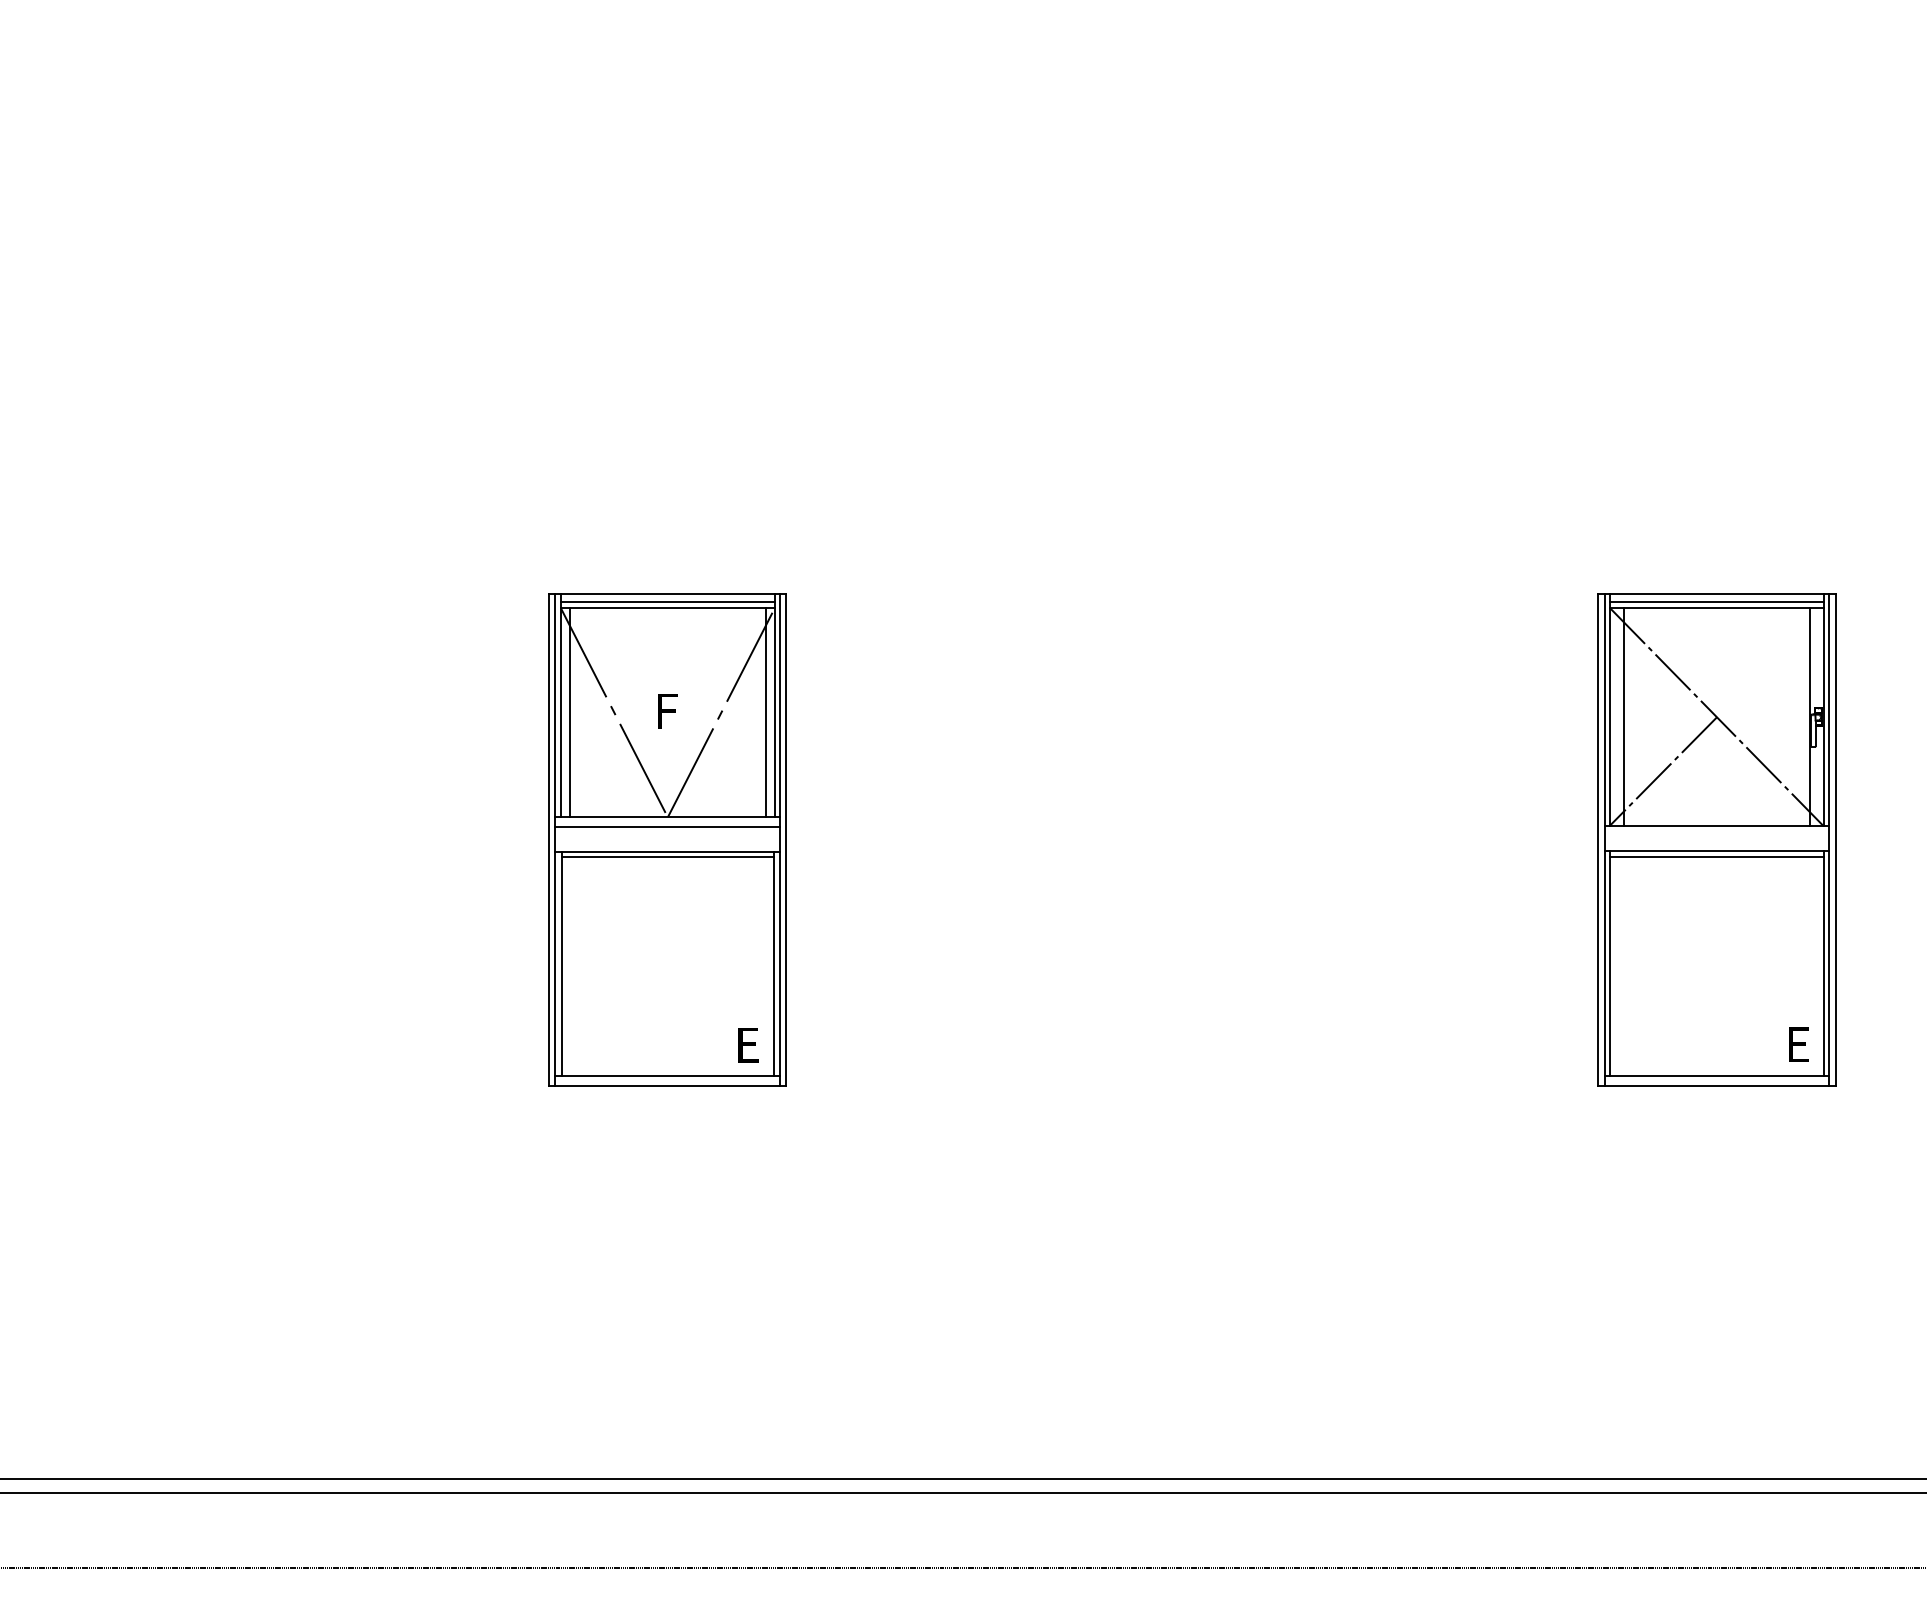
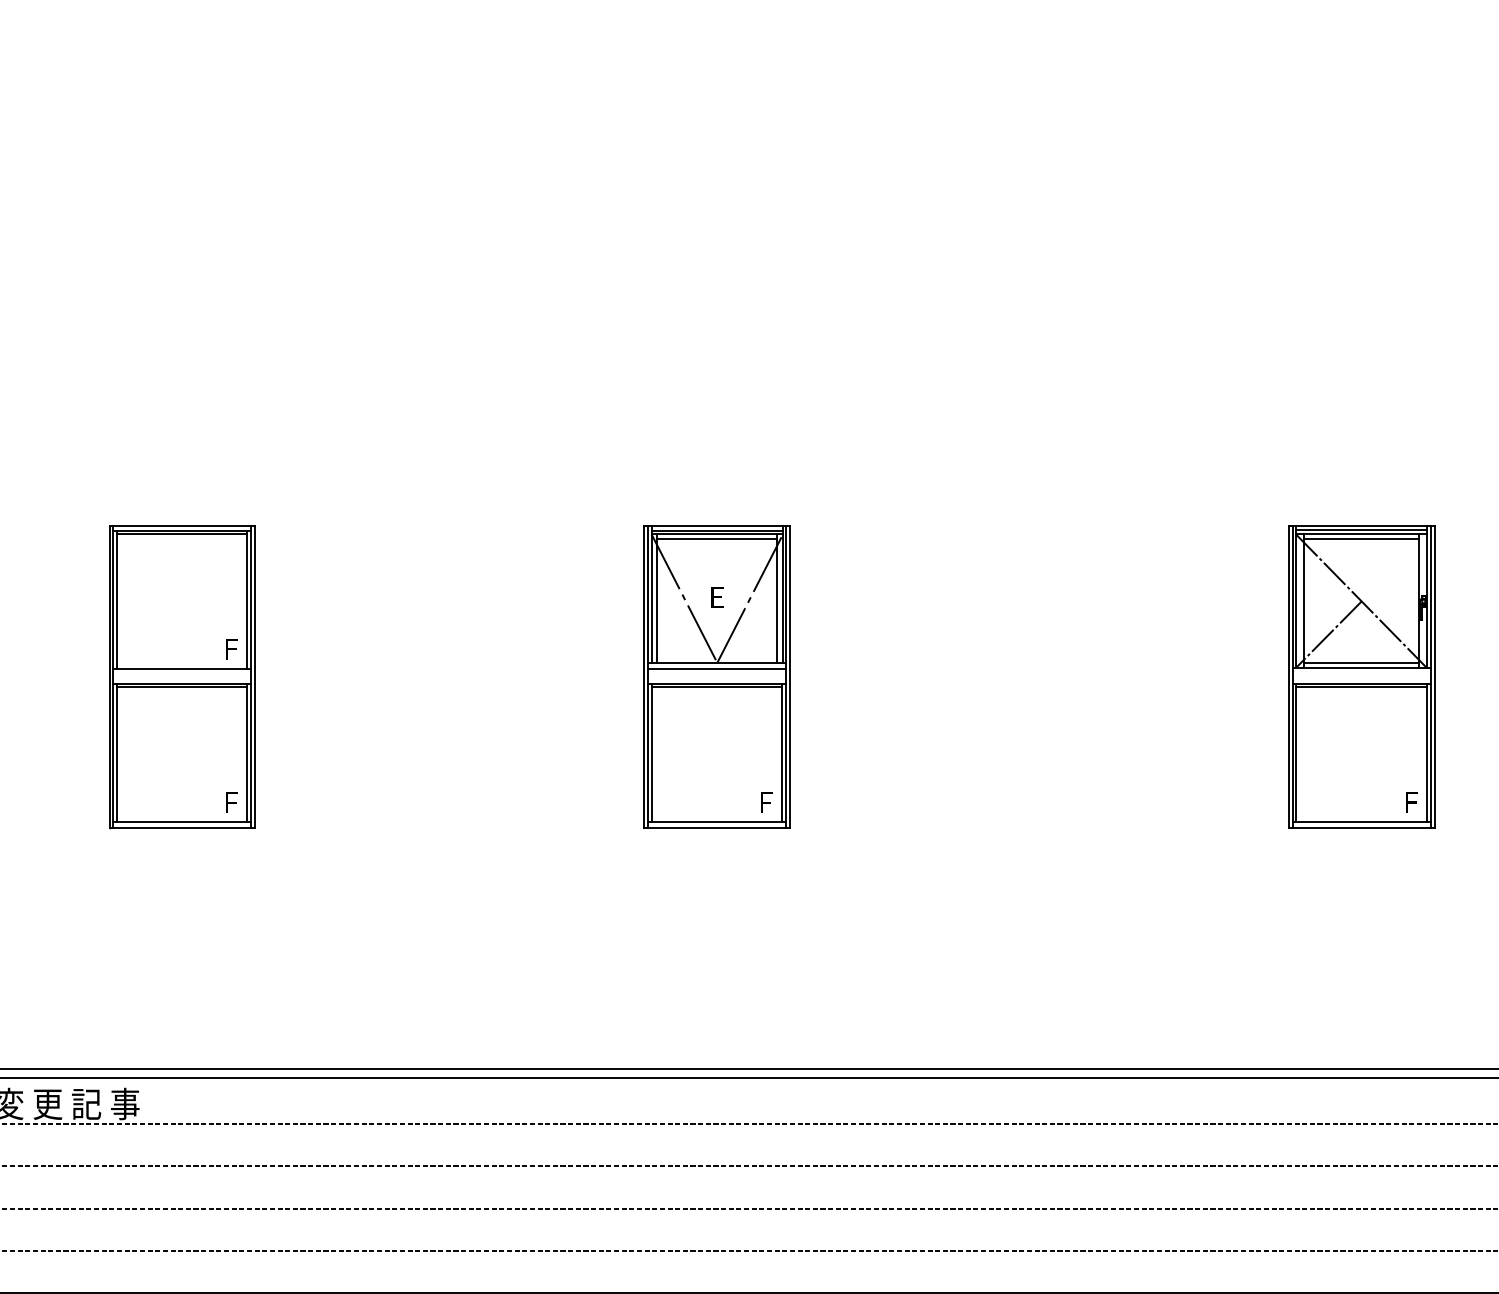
line: (668, 616) -> (717, 539), added
line: (1716, 616) -> (1361, 539), added
text: (669, 719) -> (718, 602), F -> E
line: (1716, 818) -> (1361, 663), added
text: (749, 1051) -> (767, 806), E -> F
text: (1799, 1052) -> (1412, 807), E -> F

